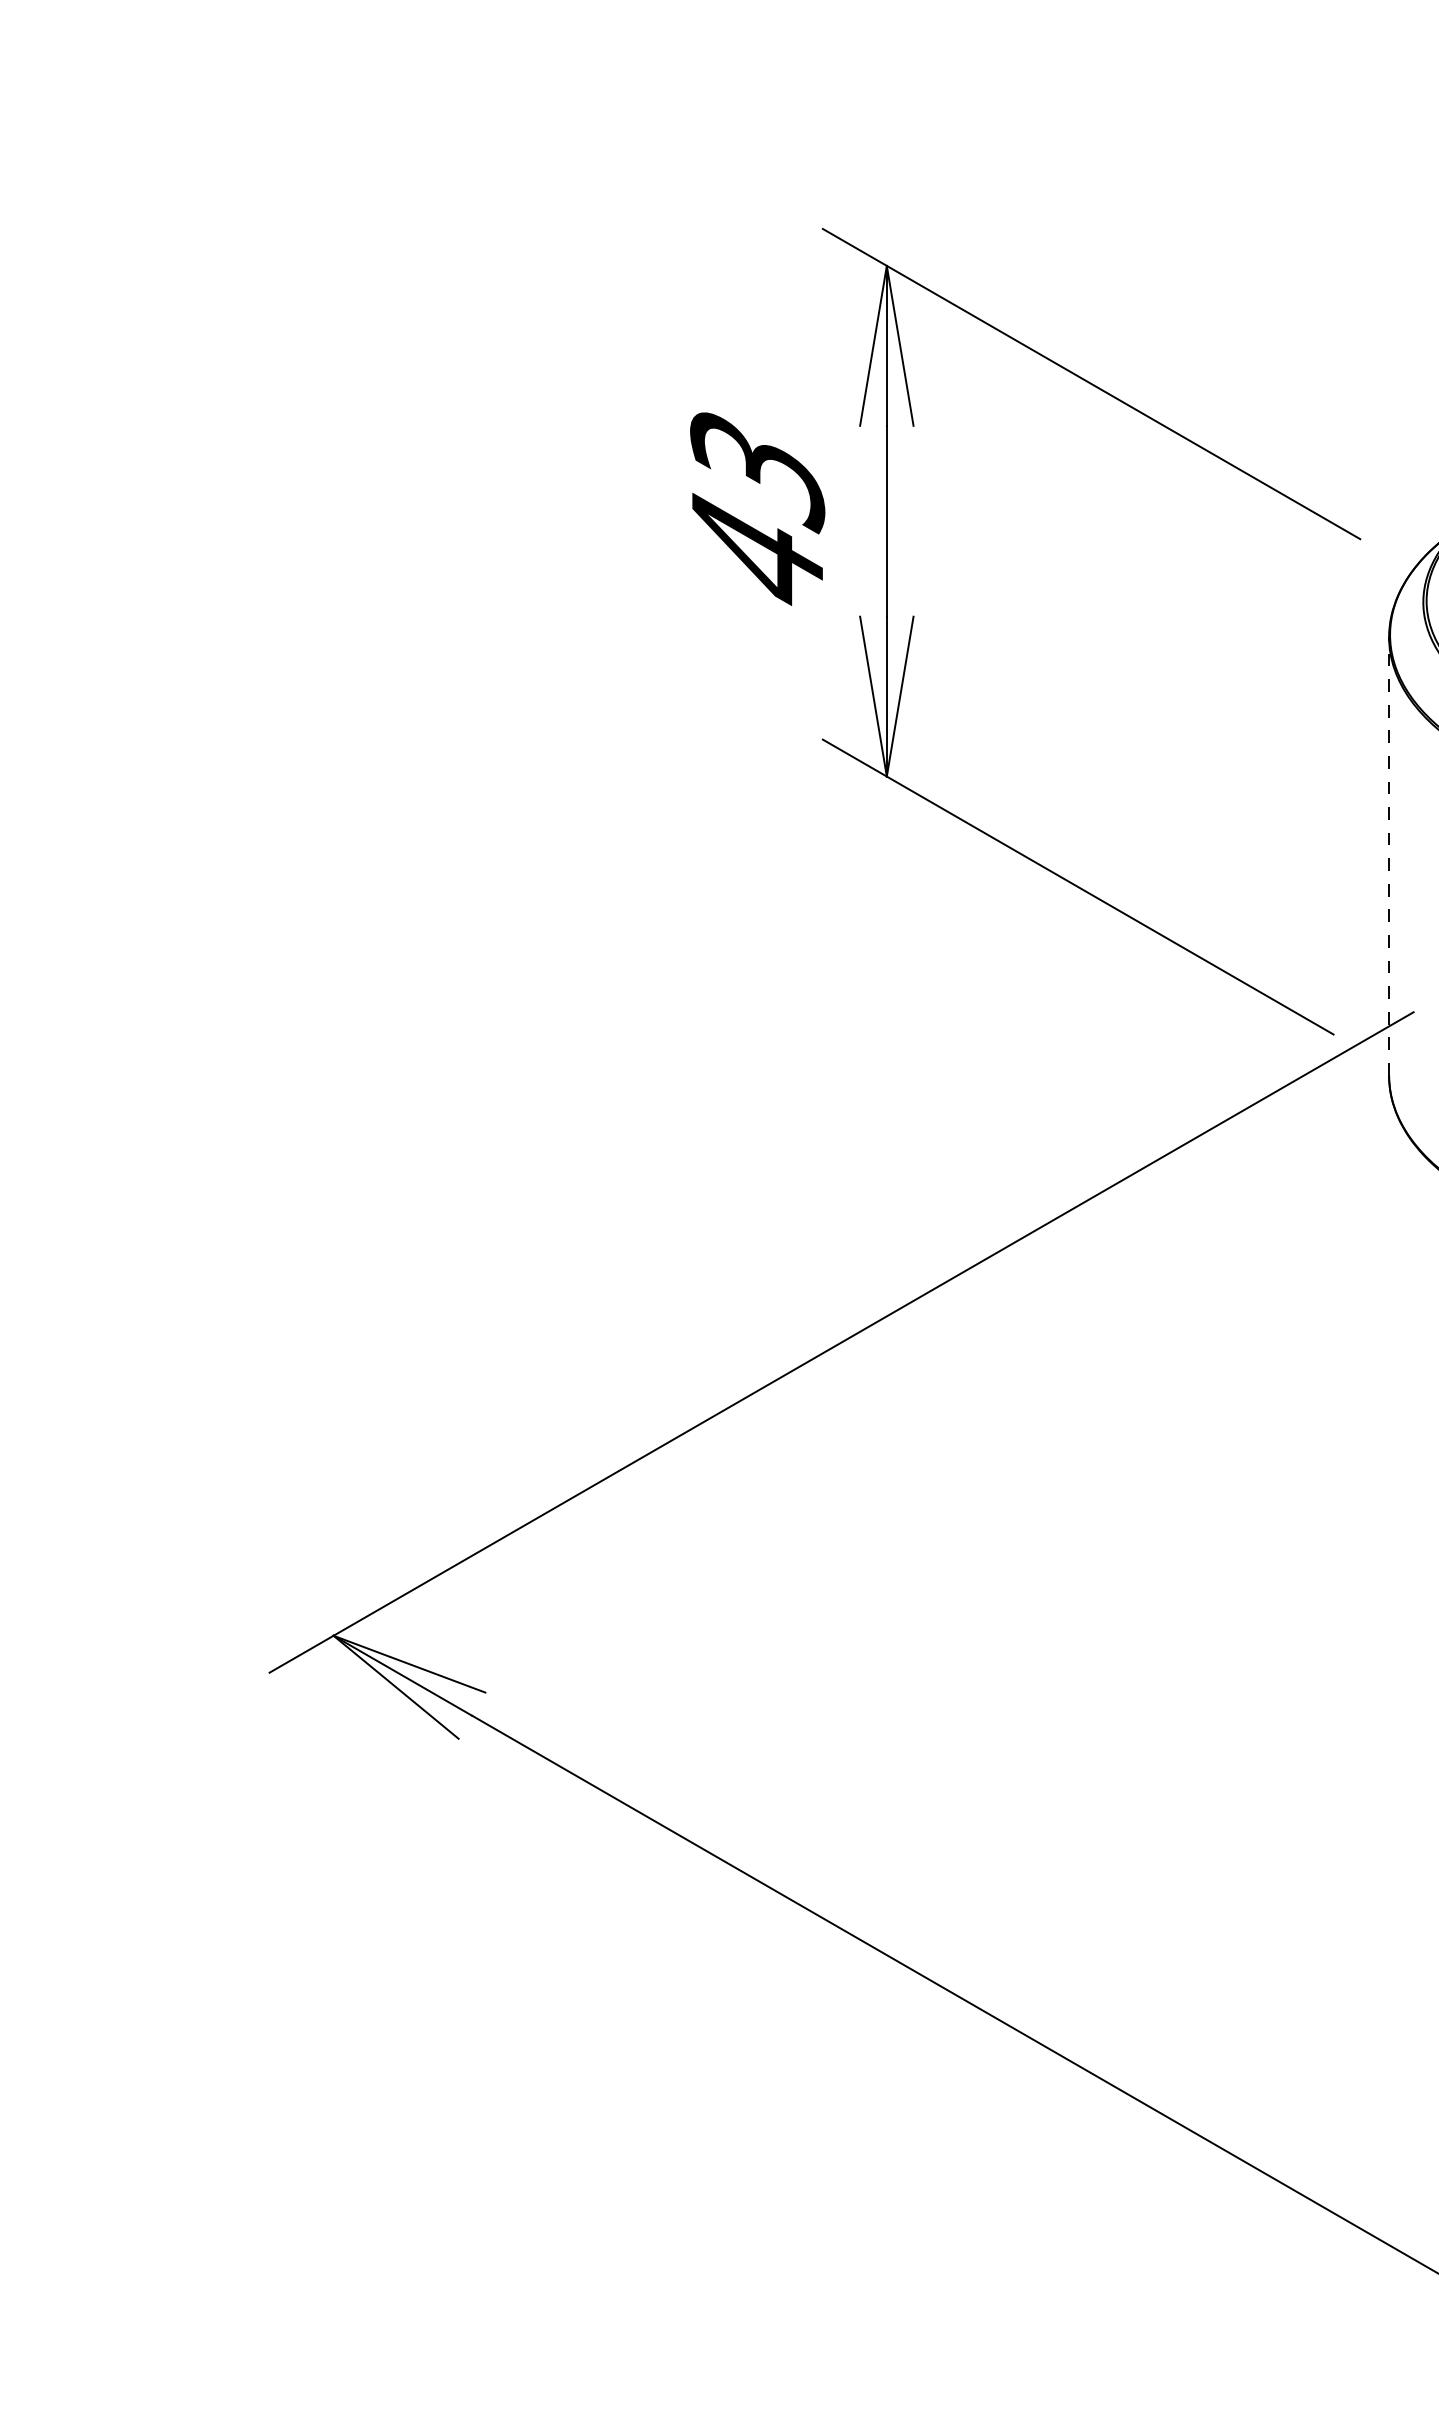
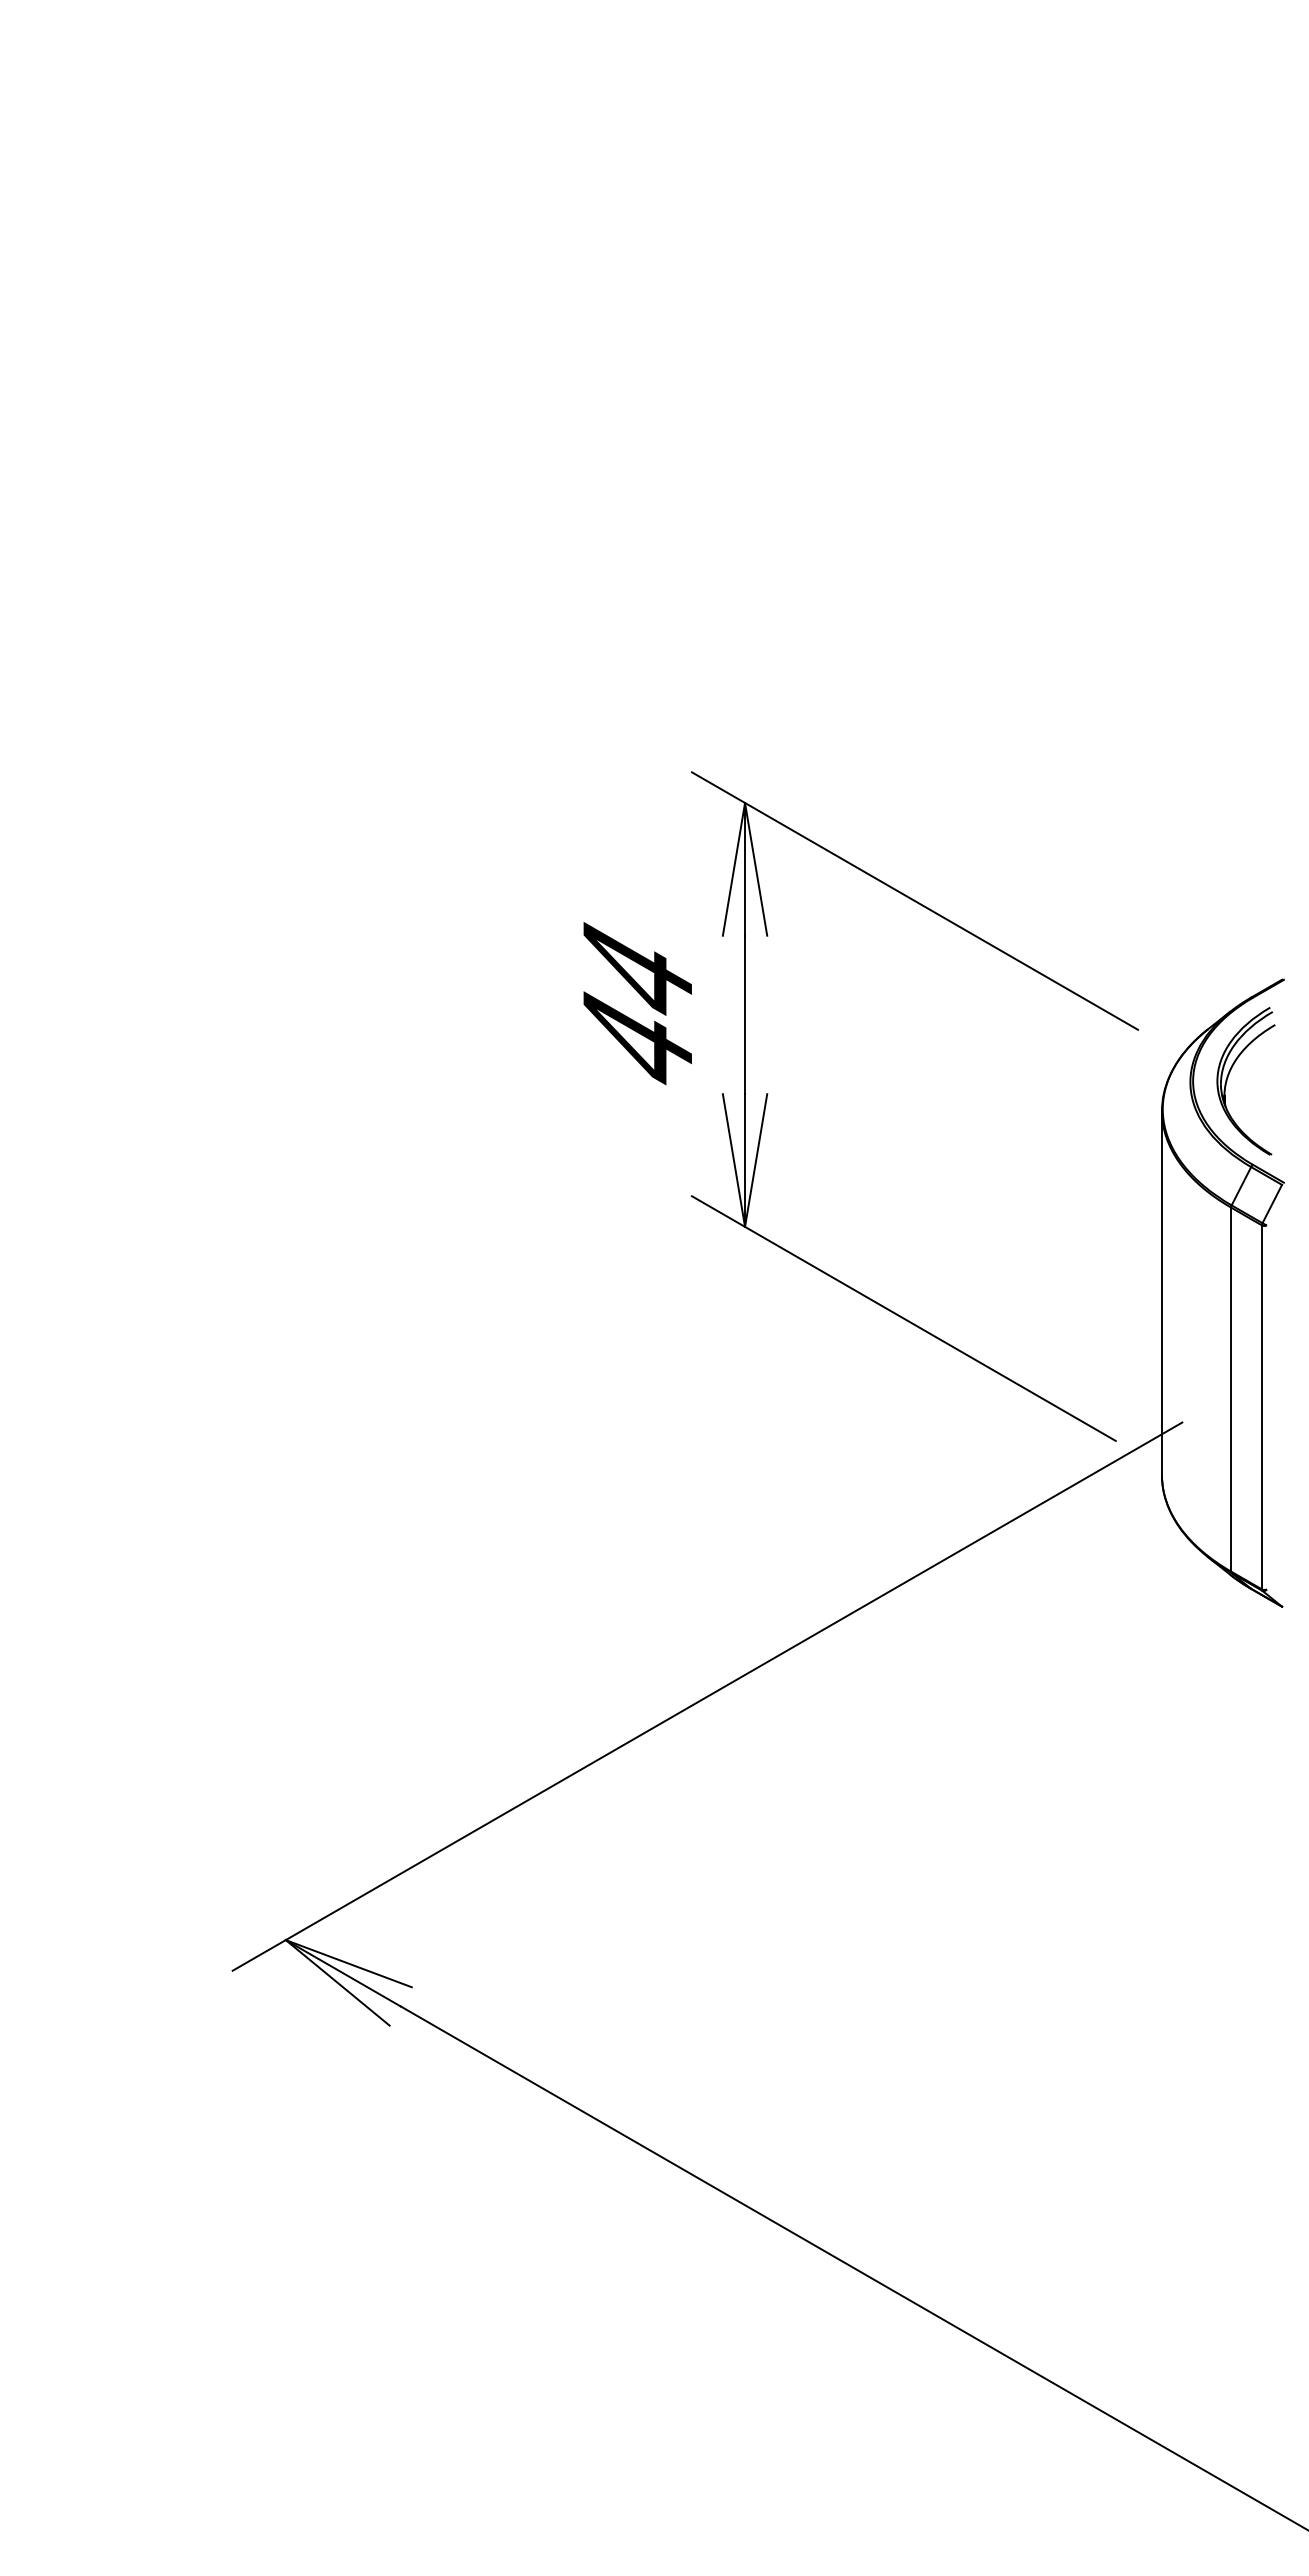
text: (757, 471) -> (637, 973), 43 -> 44
line: (1388, 856) -> (1161, 1293), dashed -> solid

